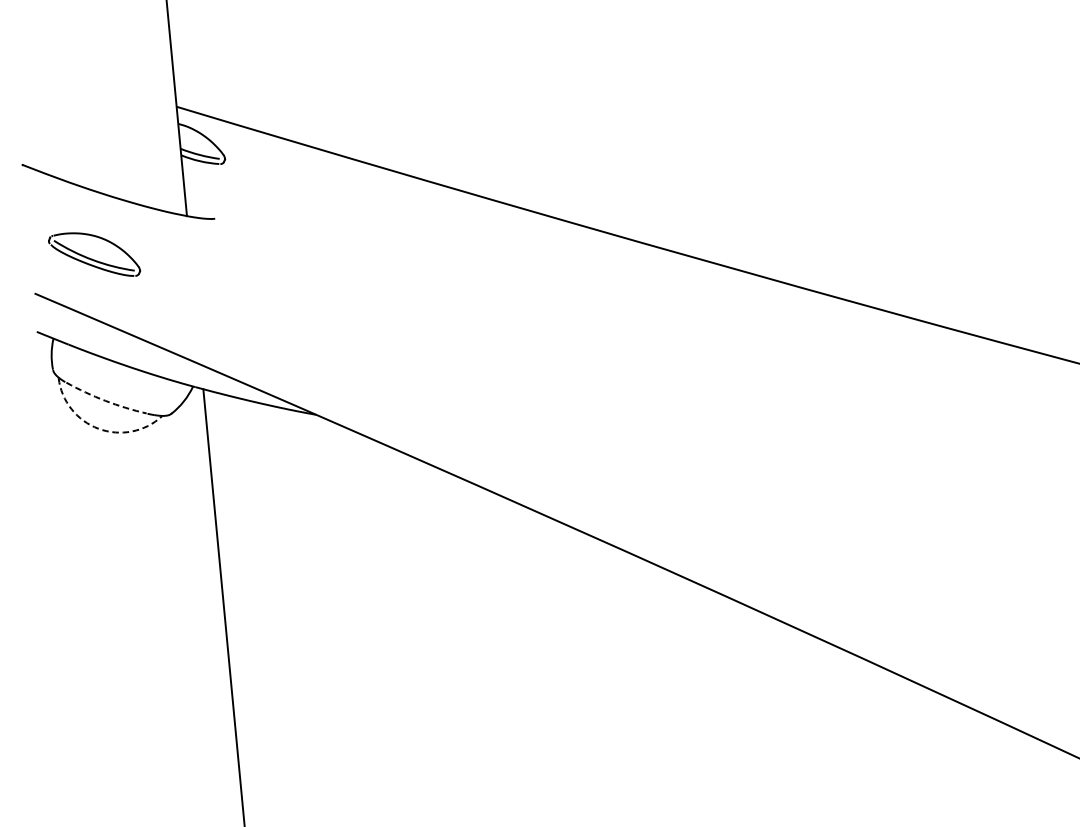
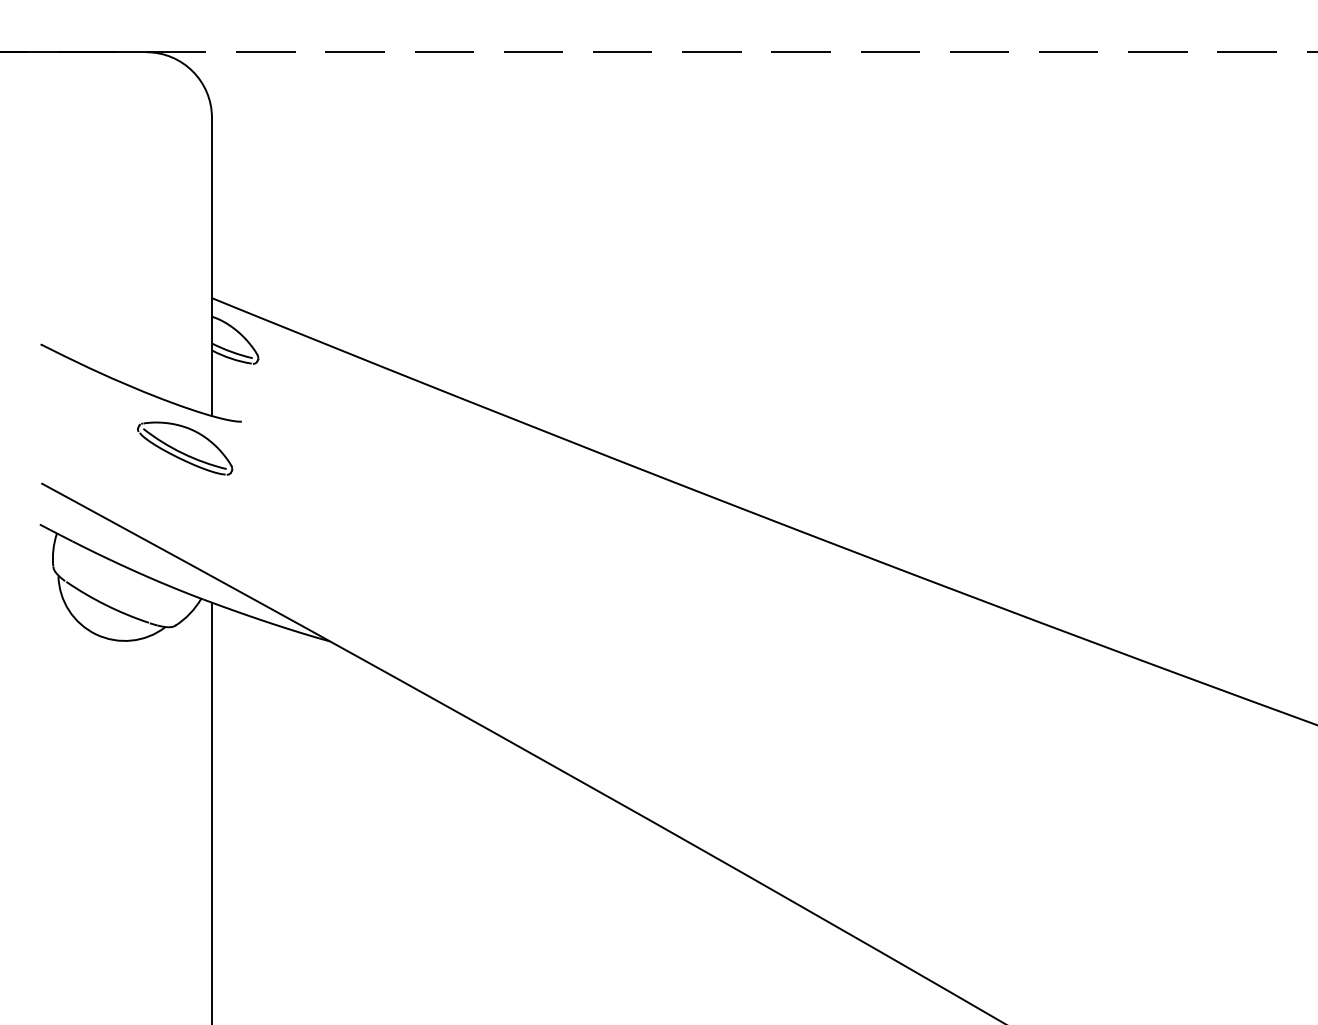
part: (94, 255) -> (185, 448), moved
arc: (105, 401) -> (106, 605), dashed -> solid
arc: (99, 428) -> (96, 634), dashed -> solid

